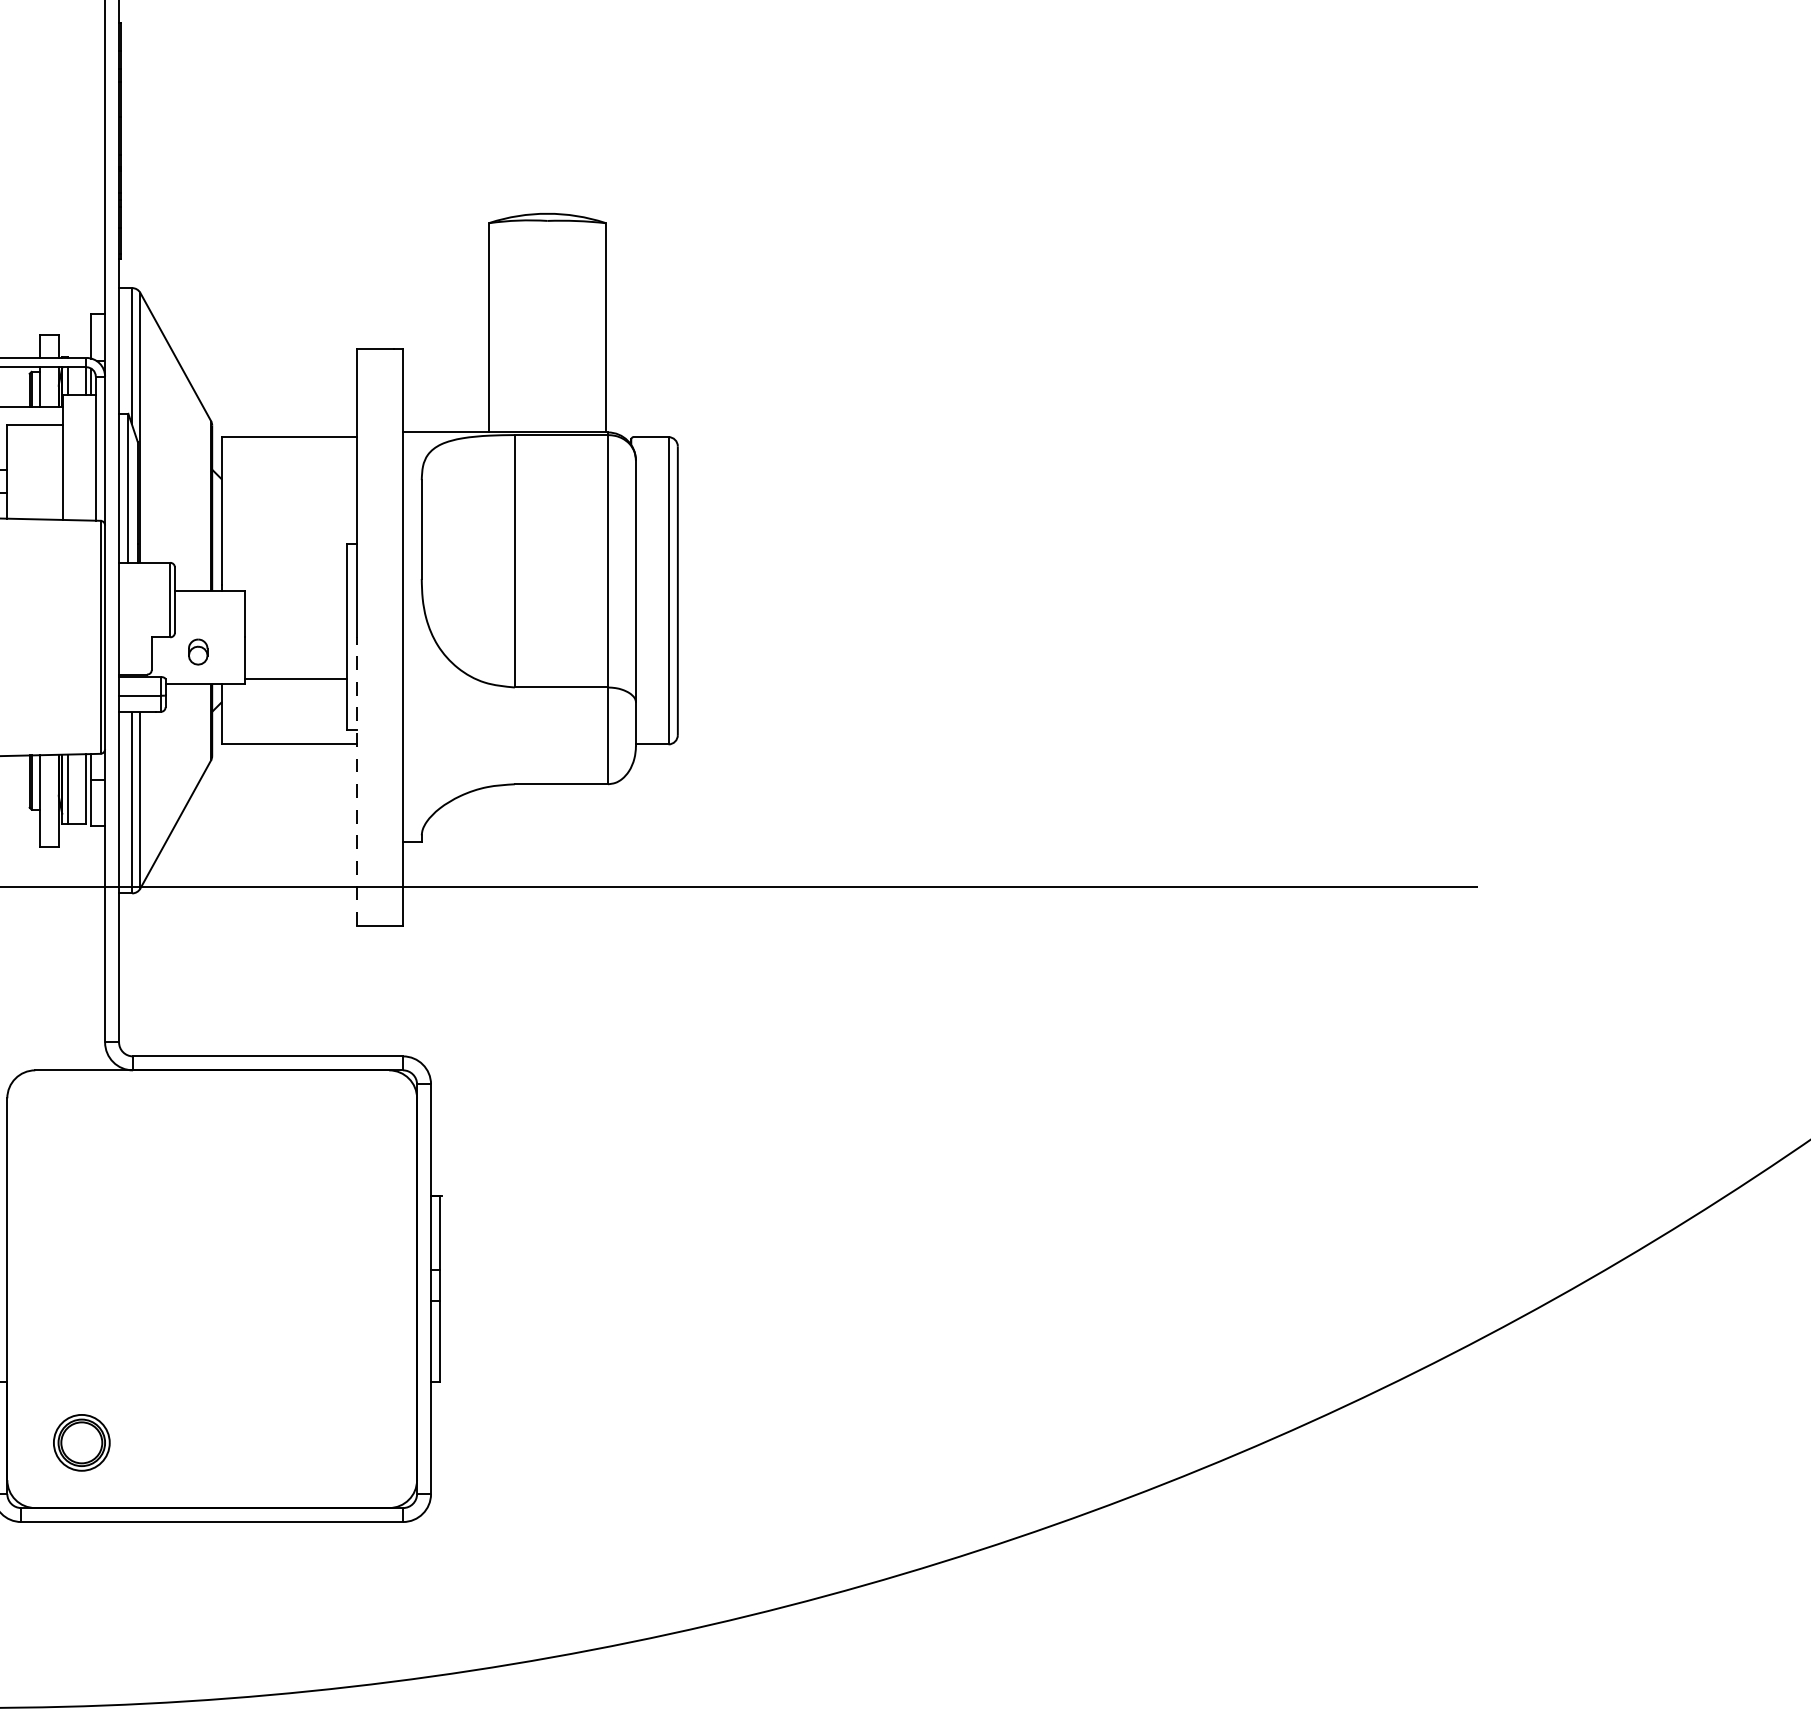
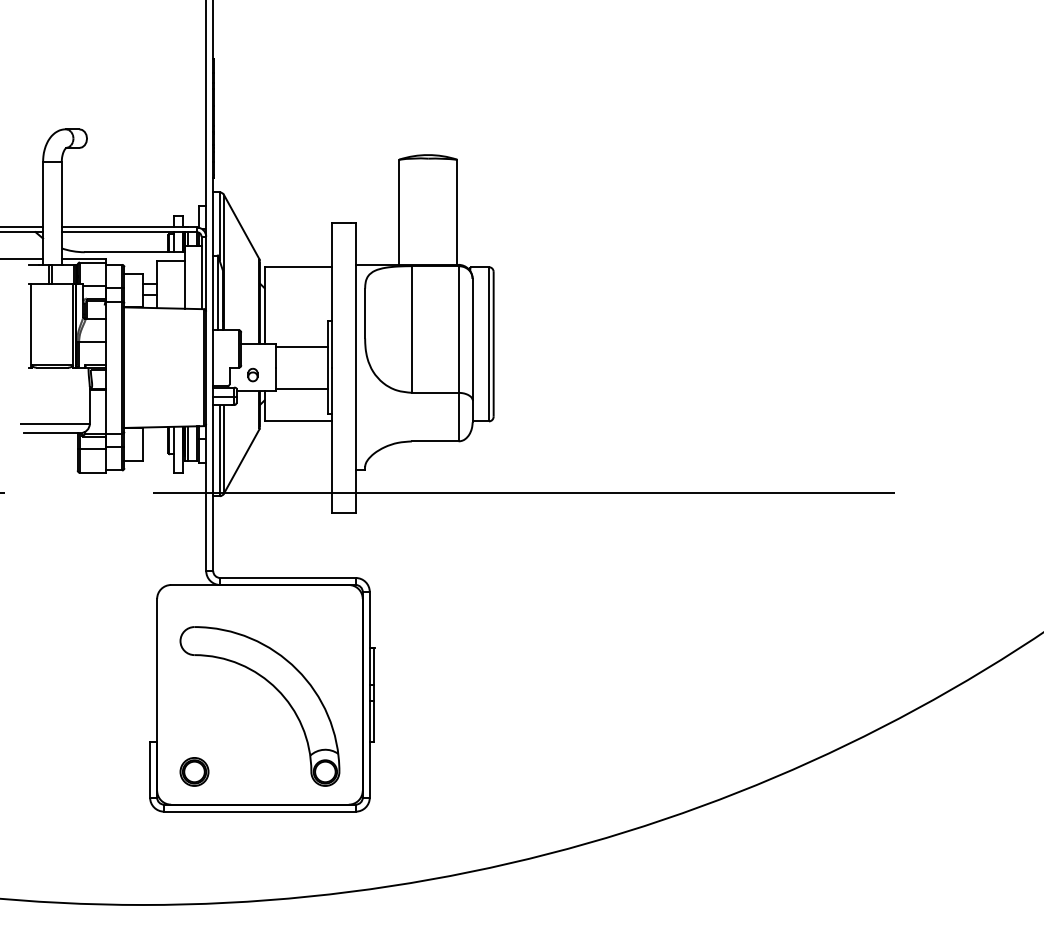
line: (294, 595) -> (301, 346), added
line: (356, 780) -> (332, 439), dashed -> solid
part: (243, 1278) -> (275, 689), added

